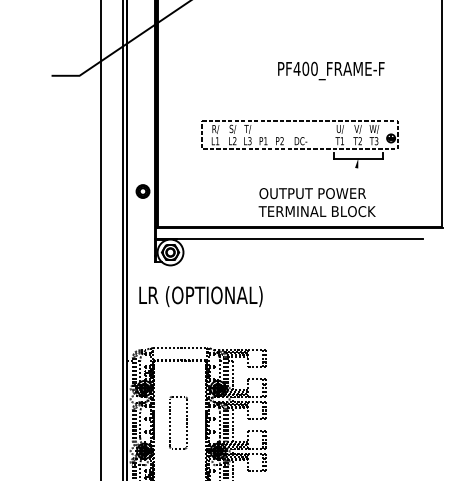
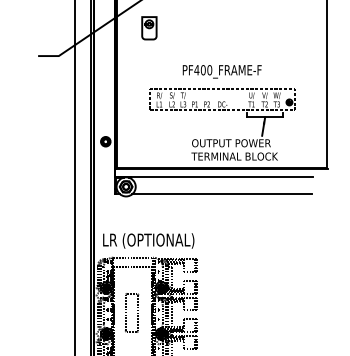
part: (201, 38) -> (149, 28), added
text: (331, 70) -> (222, 71), moved
line: (356, 170) -> (263, 126), added
line: (299, 262) -> (221, 194), added
text: (200, 296) -> (148, 240), moved

